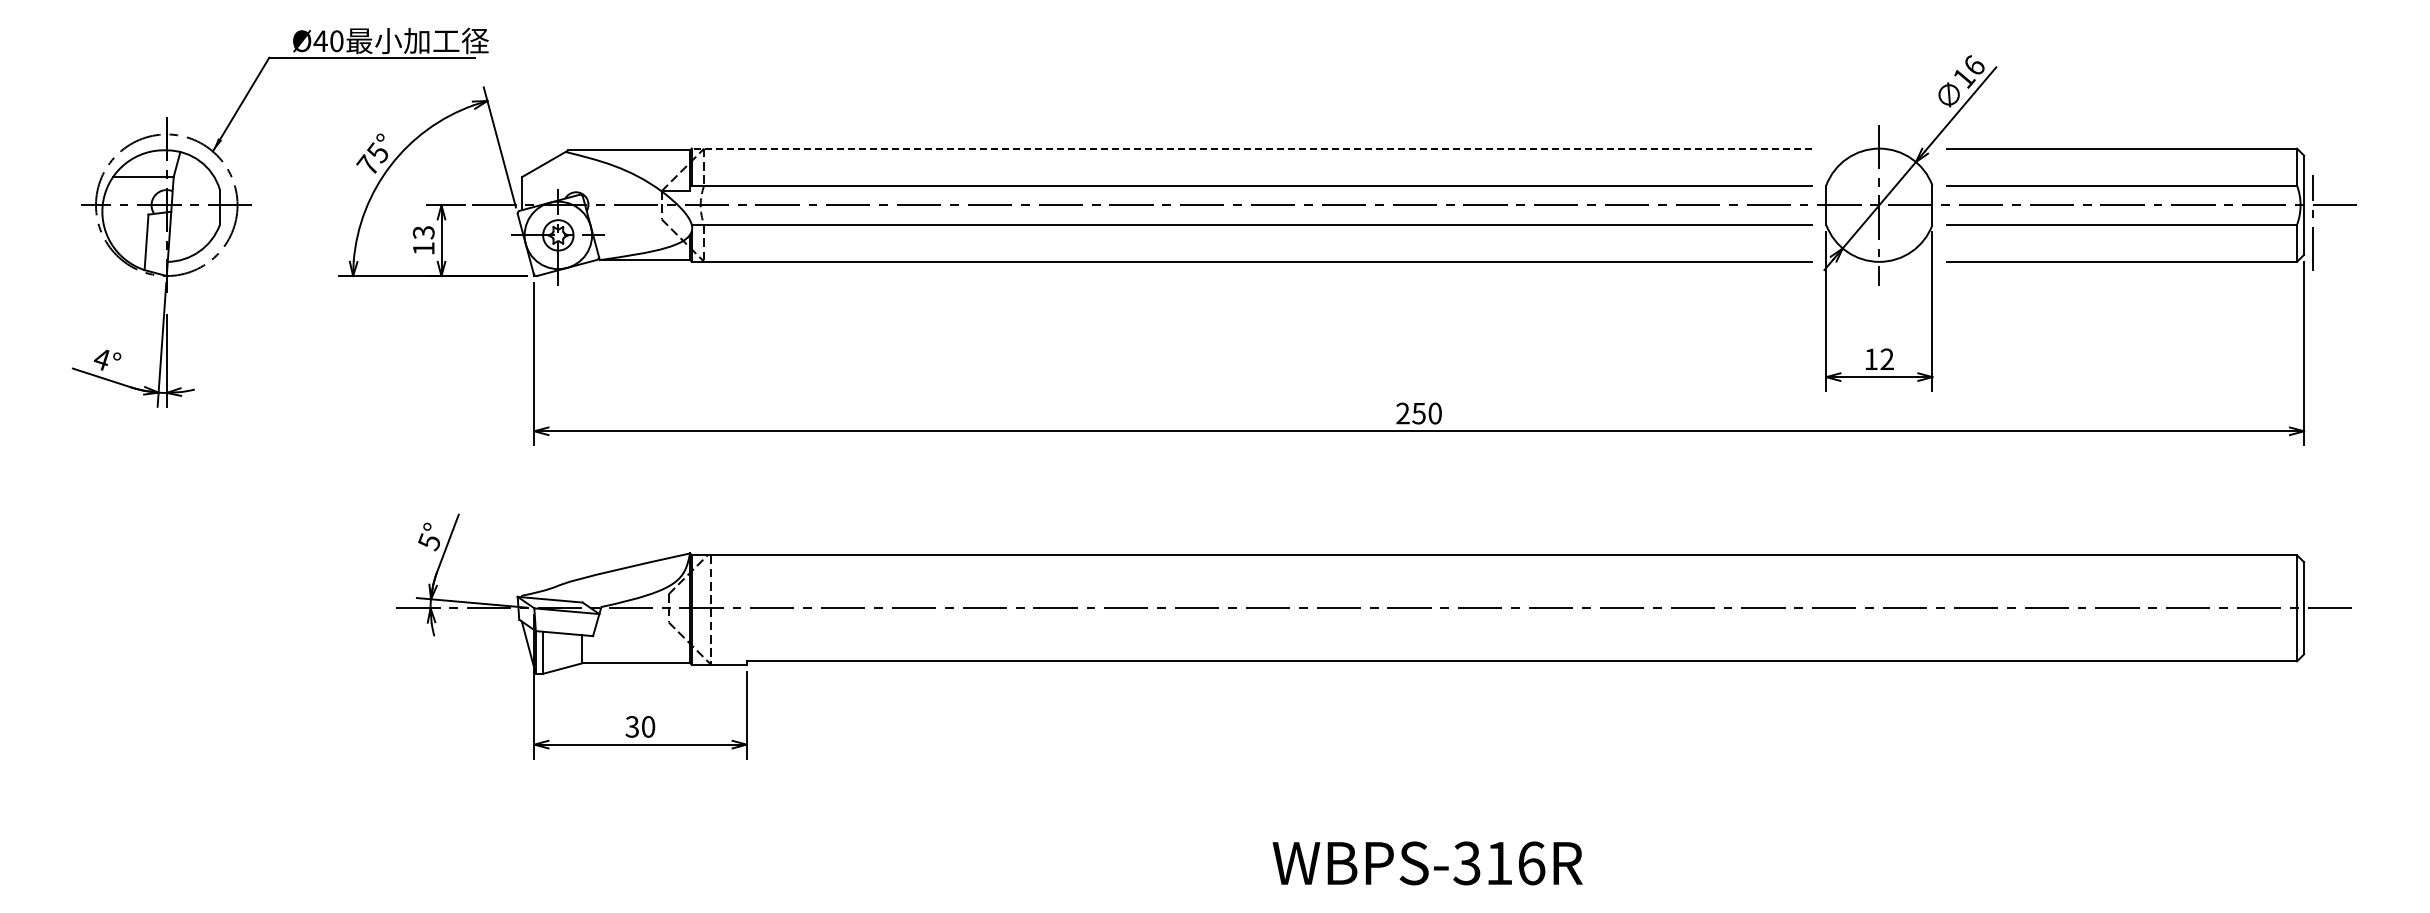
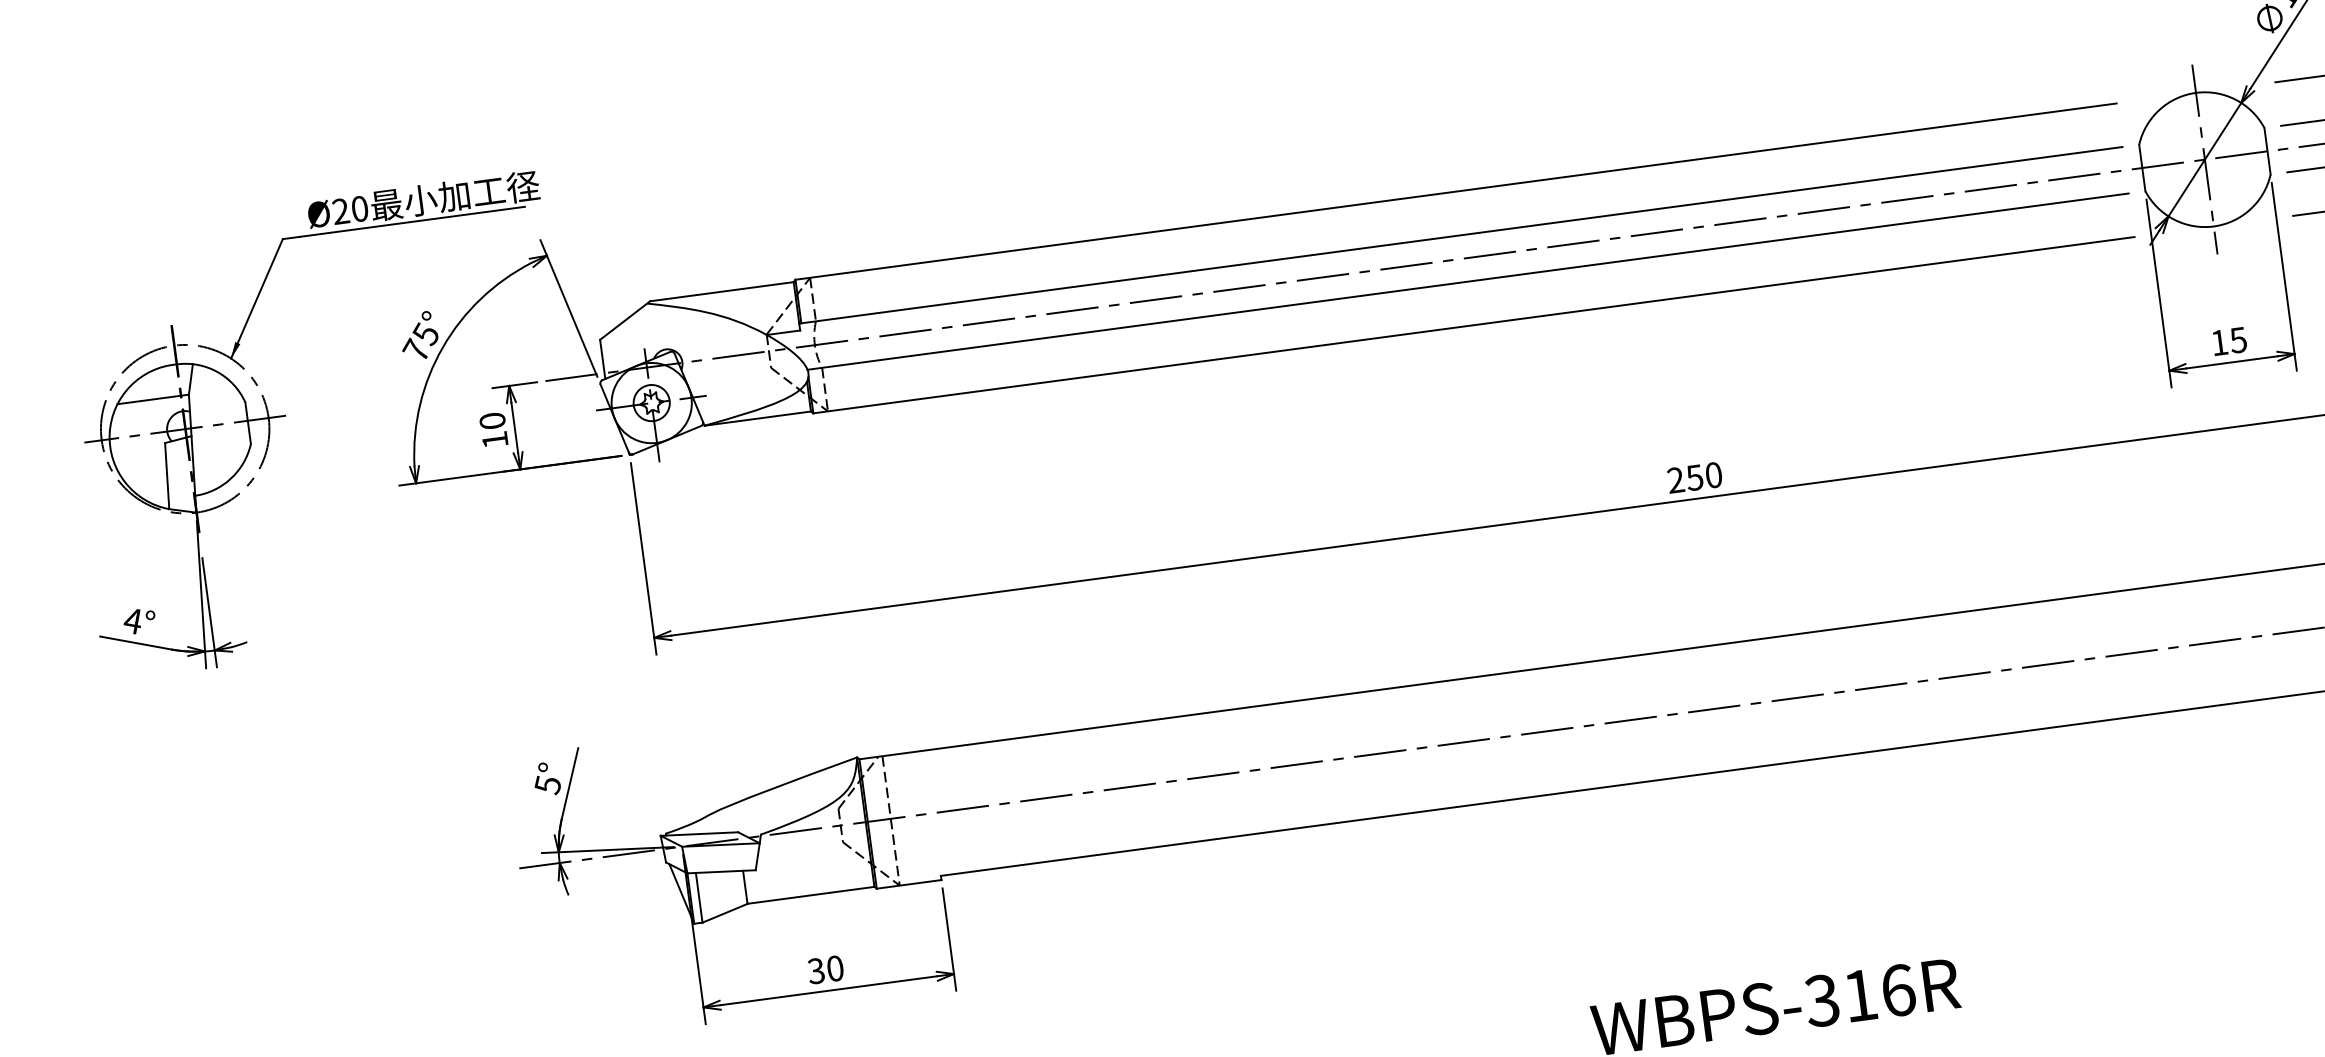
text: (320, 40) -> (340, 210), Ø40 -> Ø20
line: (1251, 148) -> (1455, 191), dashed -> solid
text: (423, 232) -> (492, 420), 13 -> 10
text: (1886, 359) -> (2237, 340), 12 -> 15

